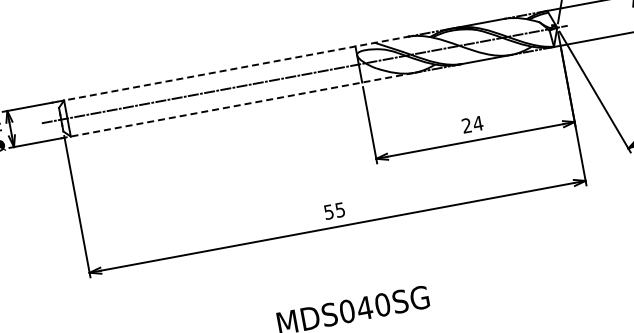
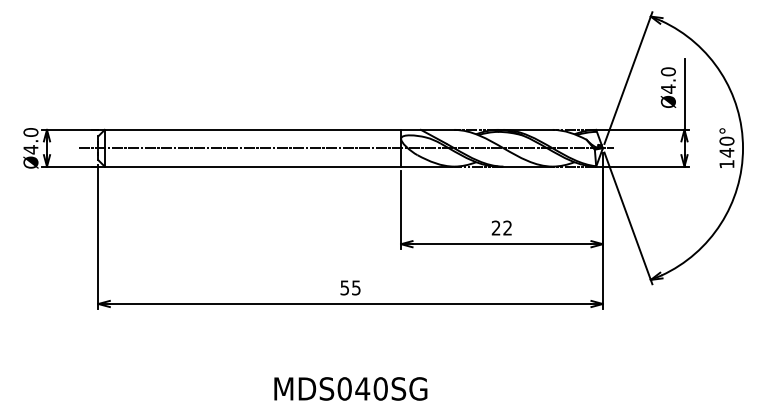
line: (230, 69) -> (274, 129), dashed -> solid
line: (235, 105) -> (272, 166), dashed -> solid
text: (477, 123) -> (507, 227), 24 -> 22

